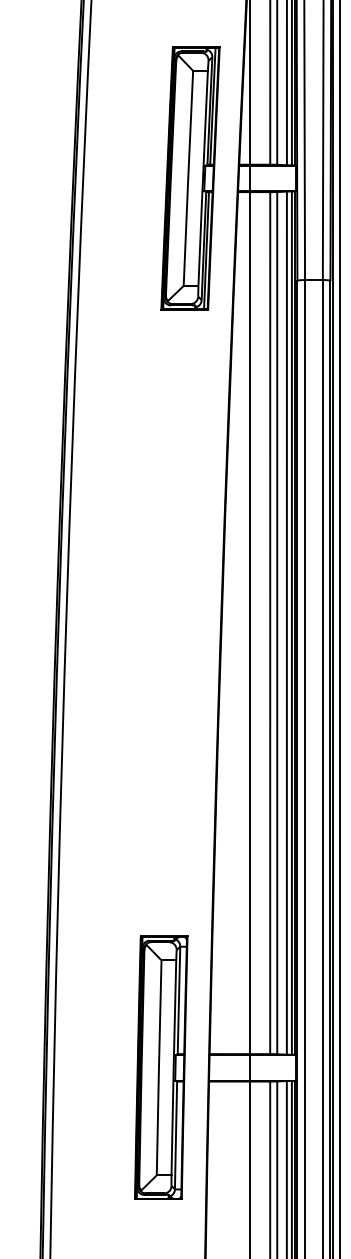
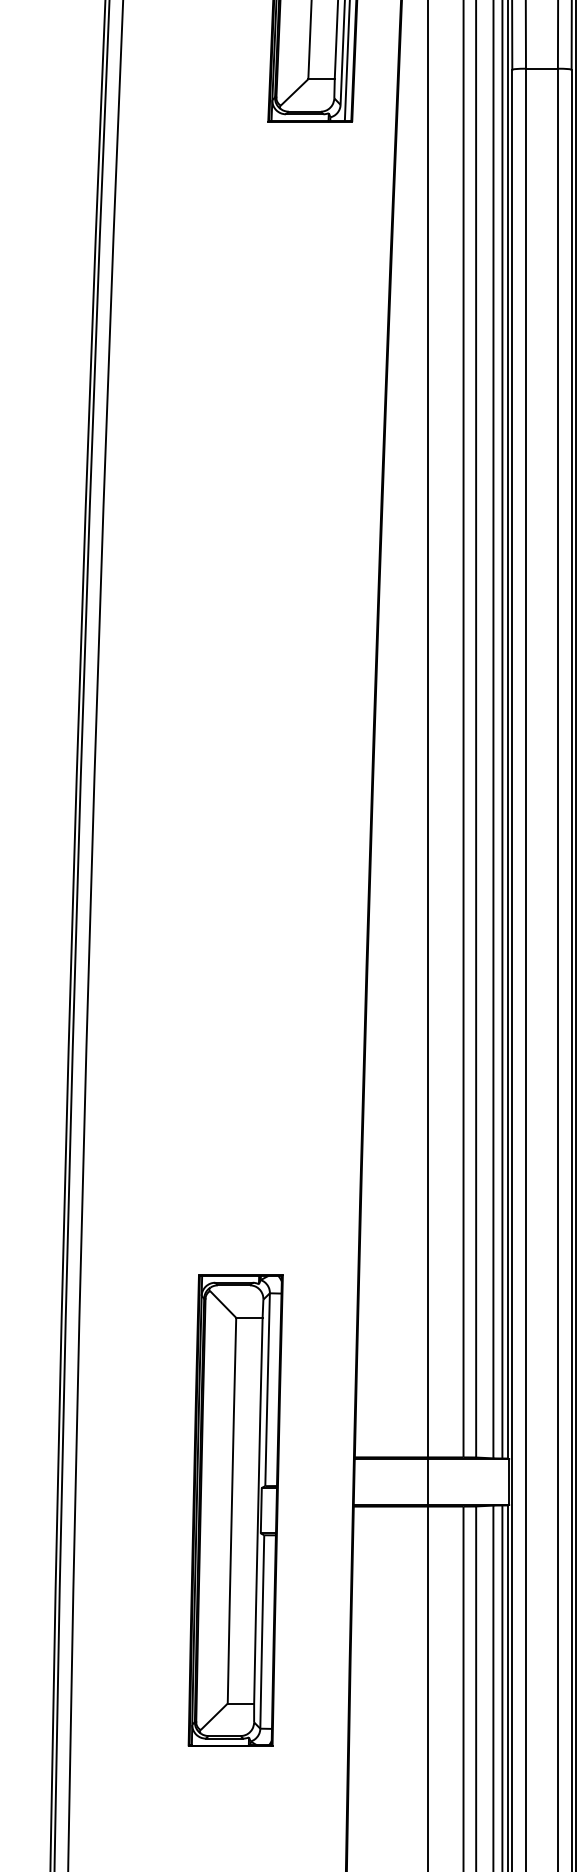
part: (161, 1067) -> (236, 1510), moved

